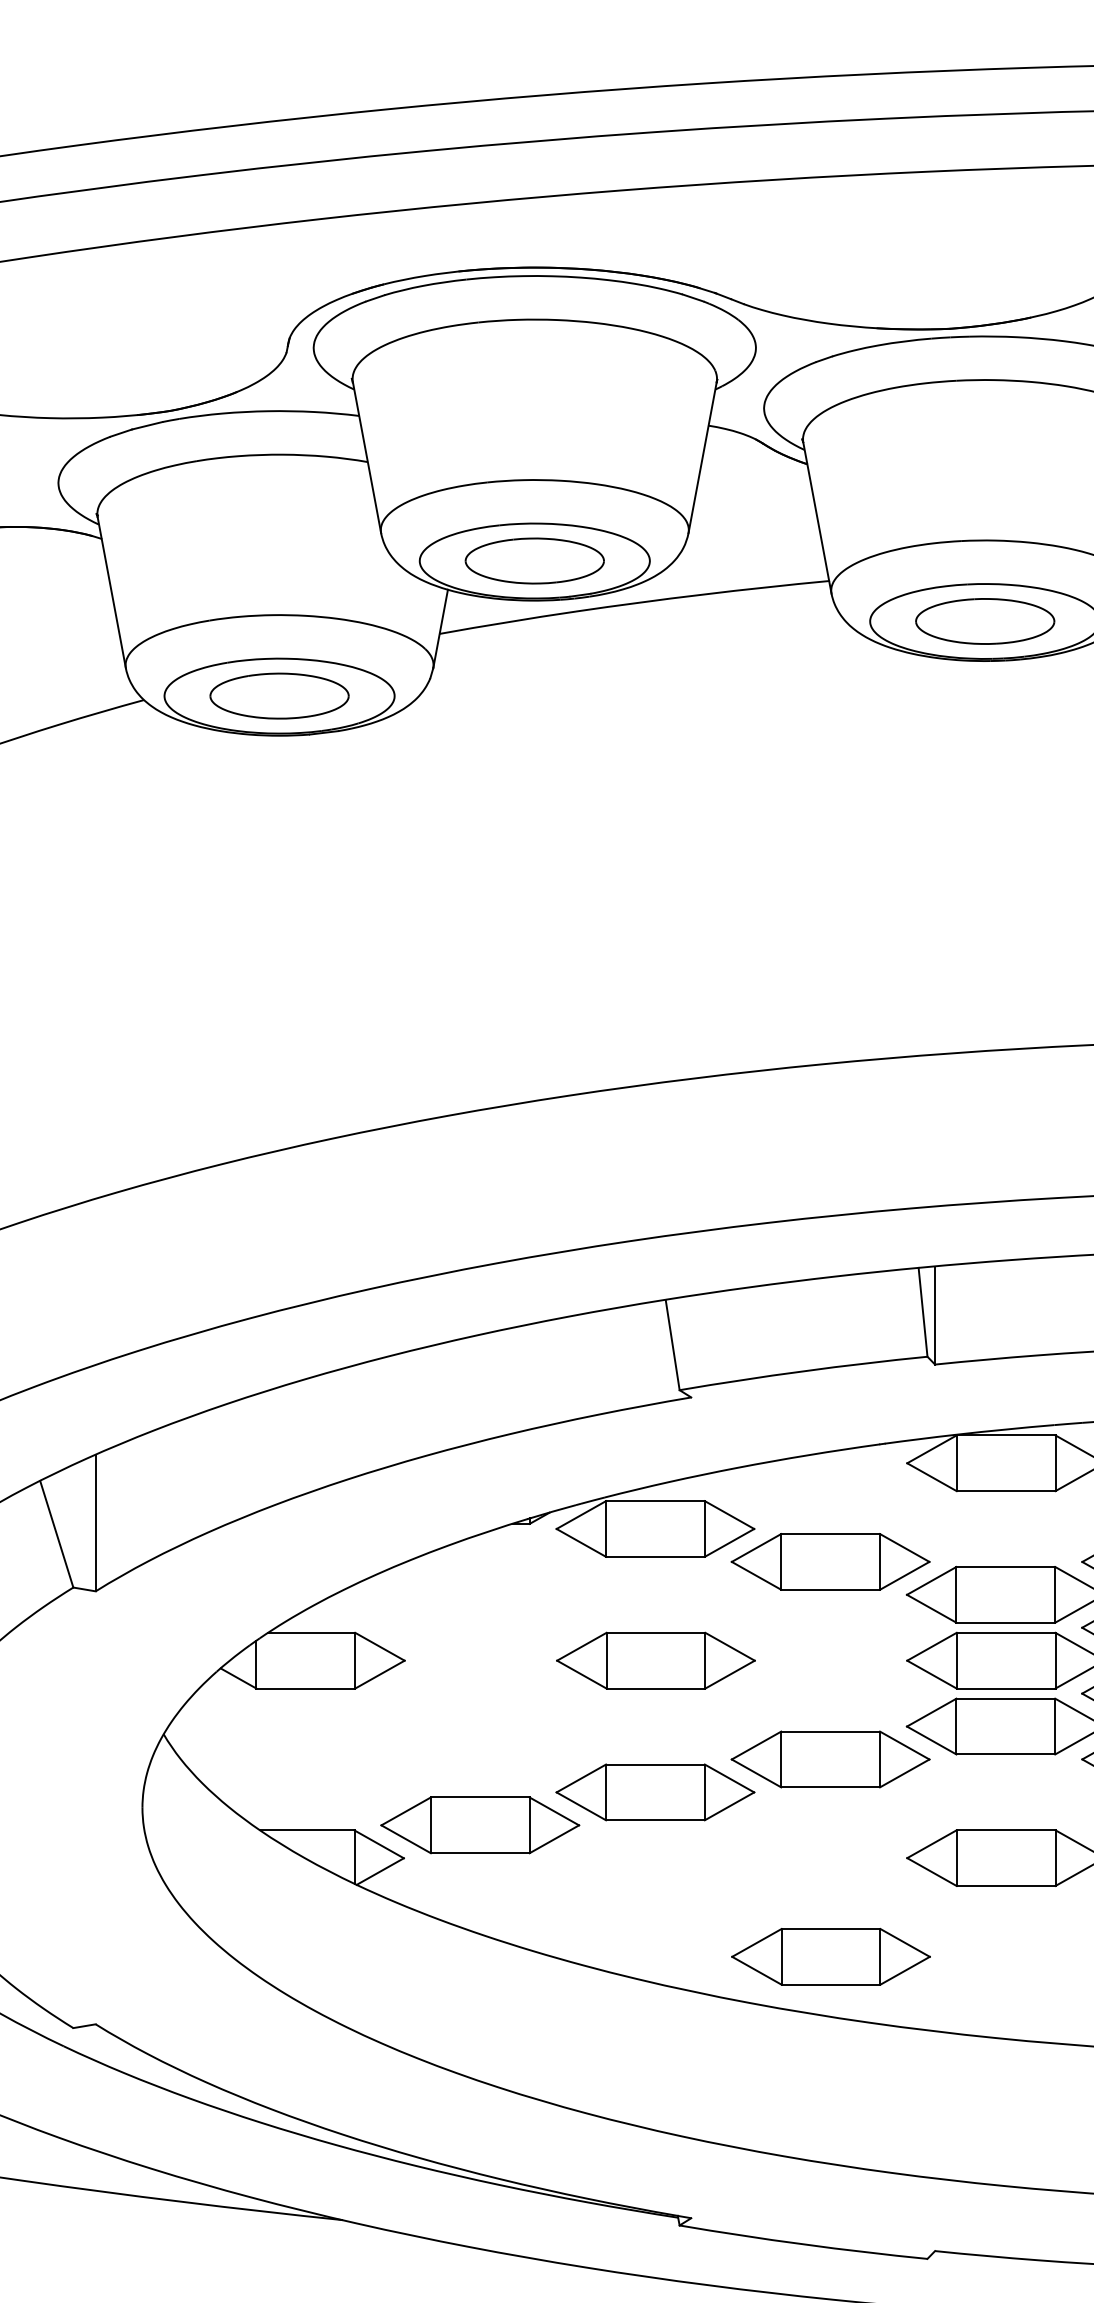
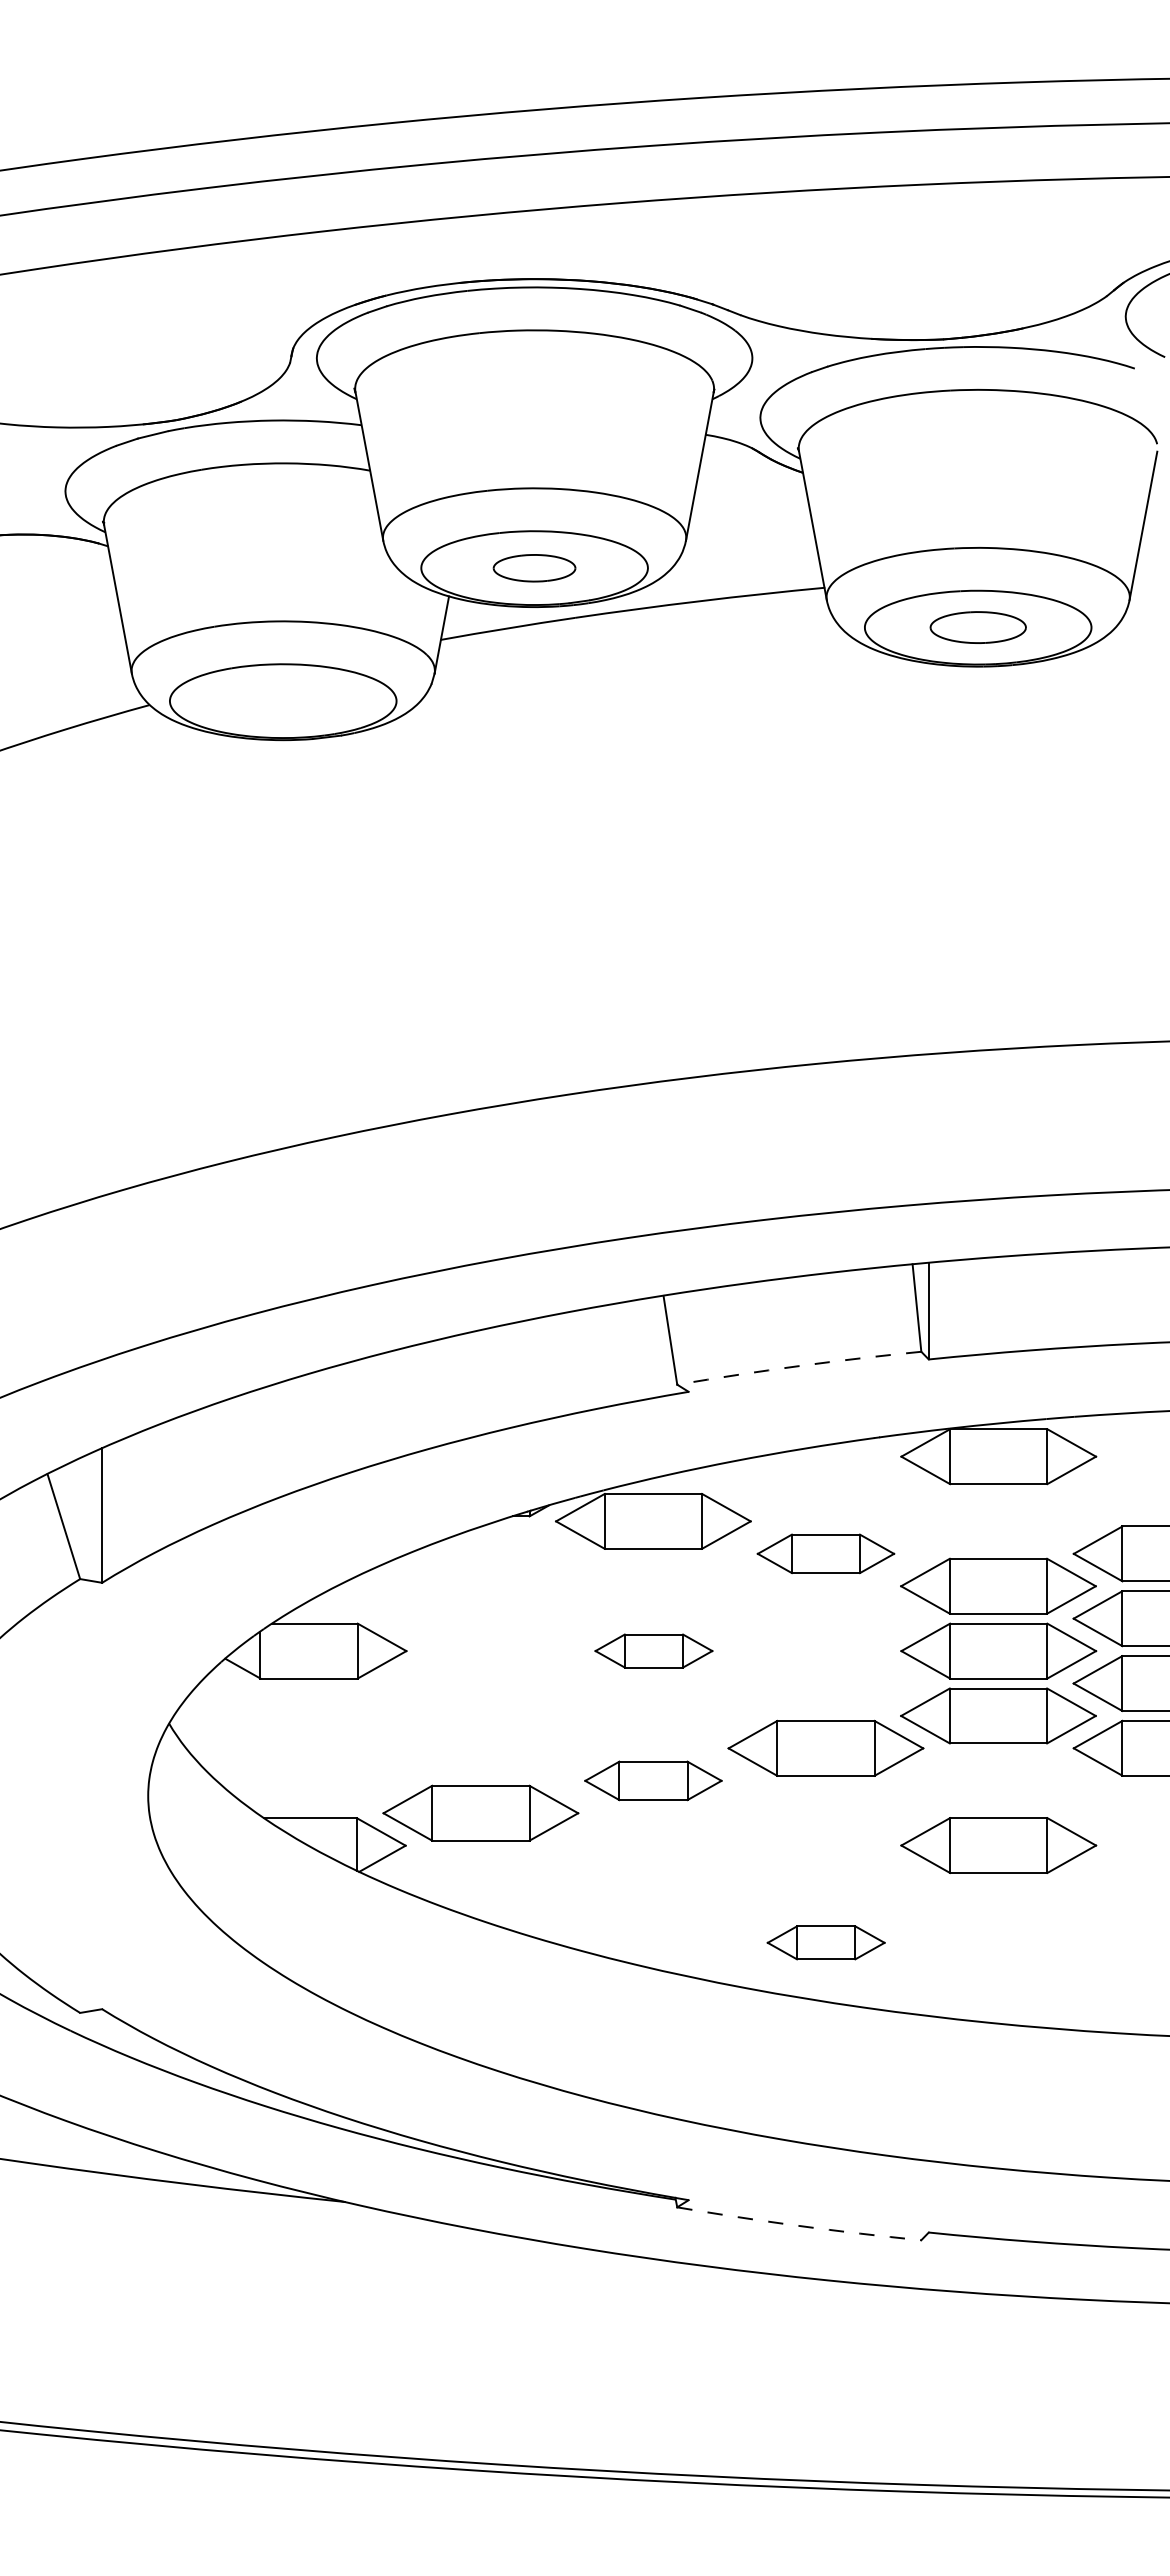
part: (534, 561) -> (534, 568), size x0.6
part: (985, 621) -> (978, 627), size x0.7
part: (279, 696) -> (283, 701), removed
arc: (803, 1371) -> (799, 1366), solid -> dashed
part: (830, 1561) -> (825, 1553), size x0.7
part: (655, 1660) -> (653, 1650), size x0.6
part: (655, 1792) -> (653, 1780), size x0.7
part: (830, 1956) -> (825, 1942), size x0.6
arc: (803, 2243) -> (799, 2225), solid -> dashed

